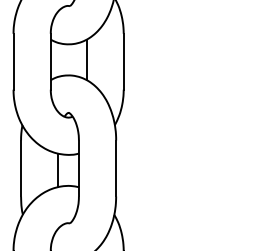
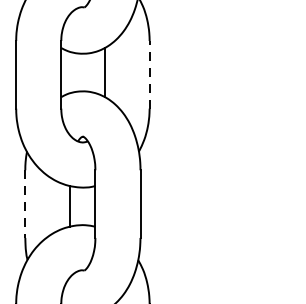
line: (123, 61) -> (149, 74), solid -> dashed
line: (21, 168) -> (25, 204), solid -> dashed

